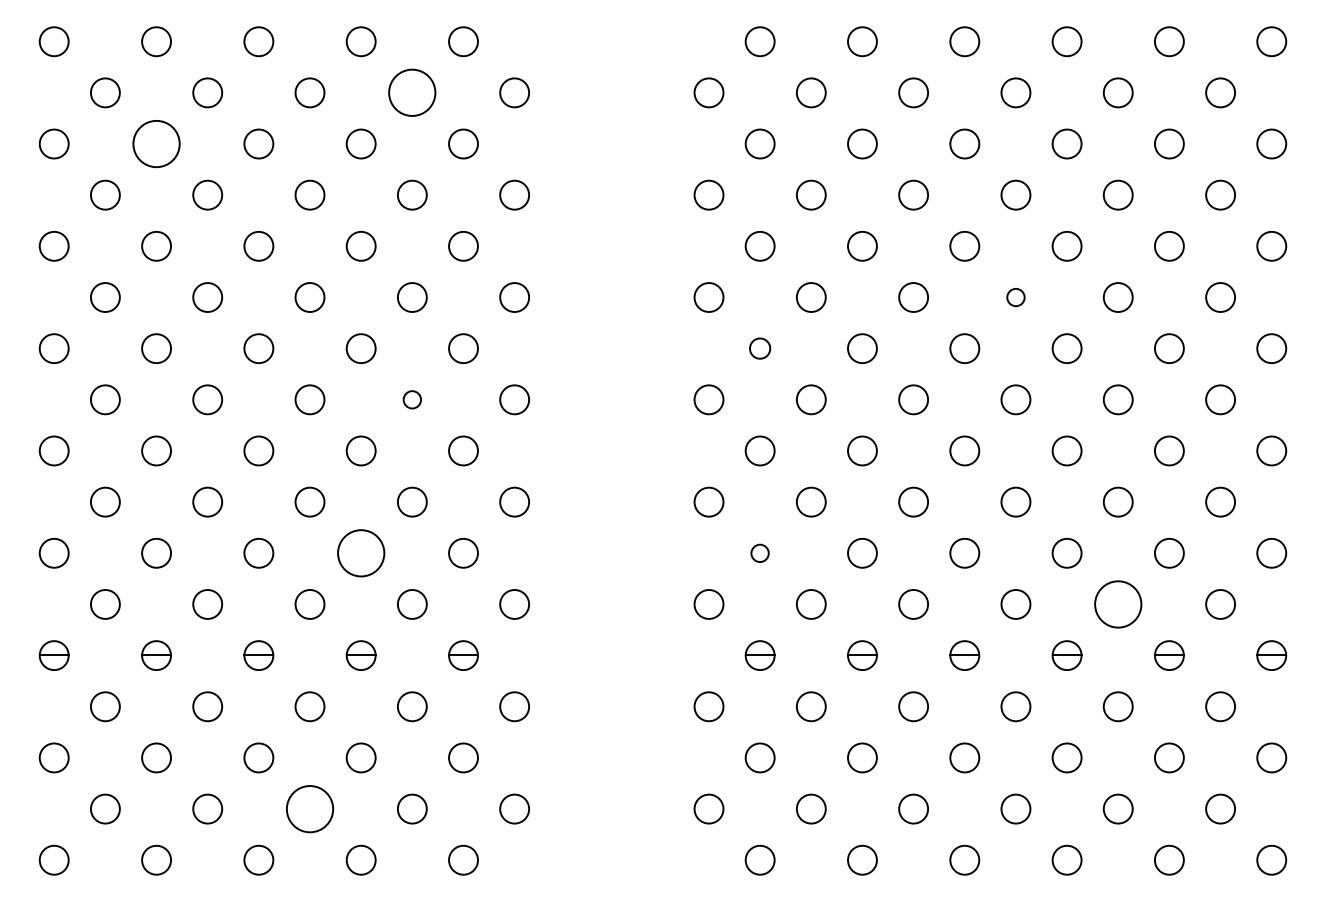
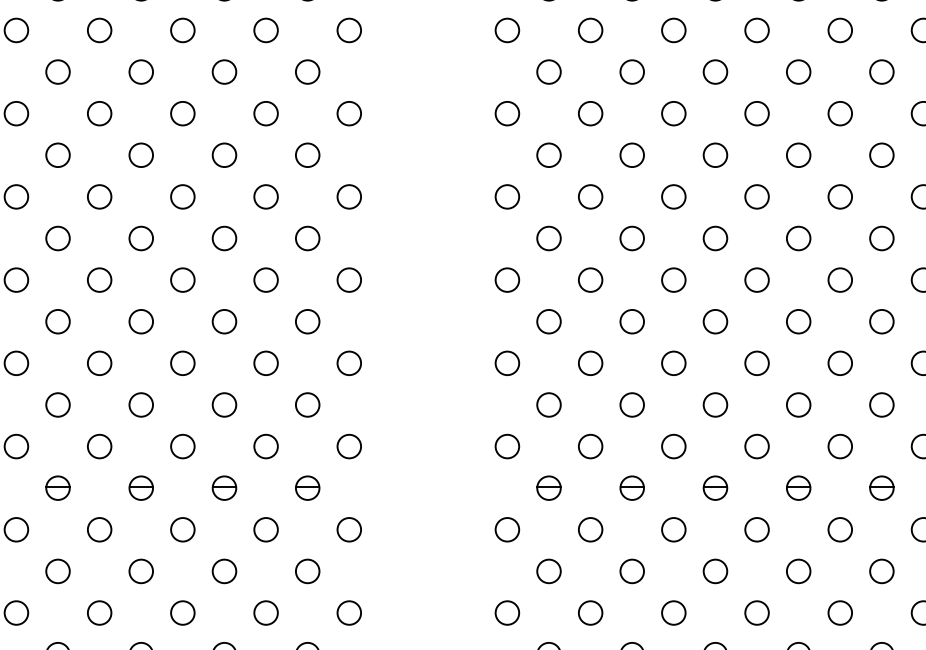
circle: (412, 92) -> (266, 30), size x0.62
circle: (156, 143) -> (57, 71), size x0.62
circle: (1015, 297) -> (756, 196), size x1.67
circle: (759, 348) -> (548, 238), size x1.43
circle: (411, 399) -> (265, 279), size x1.67
circle: (360, 552) -> (223, 404), size x0.62
circle: (759, 553) -> (548, 405), size x1.67
circle: (1117, 604) -> (839, 446), size x0.62
circle: (309, 808) -> (182, 612), size x0.62

